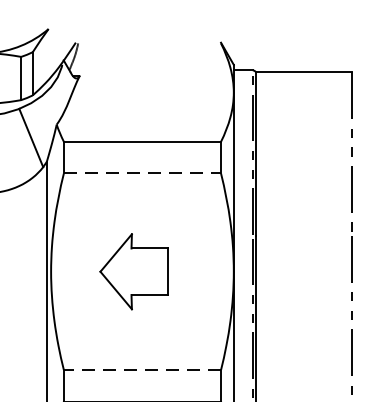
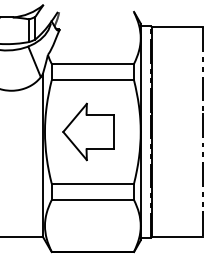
line: (143, 173) -> (93, 80), dashed -> solid
part: (134, 270) -> (88, 131), size x1.43
line: (141, 370) -> (92, 183), dashed -> solid

